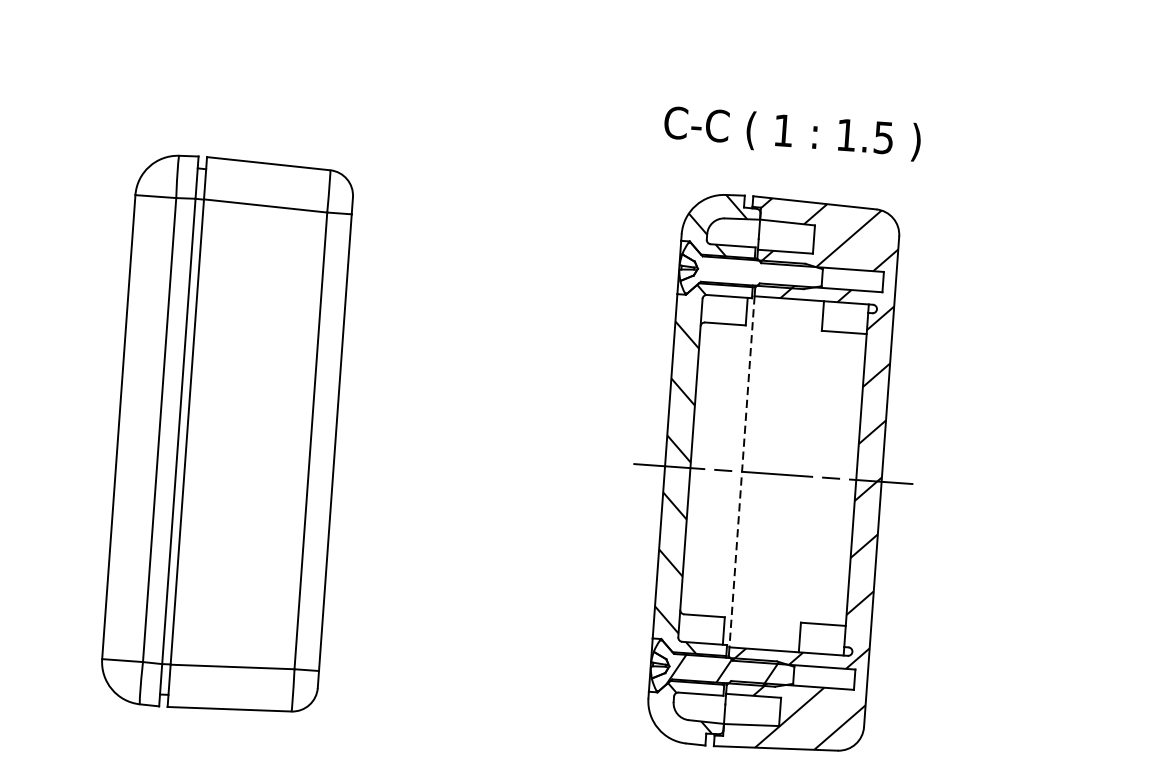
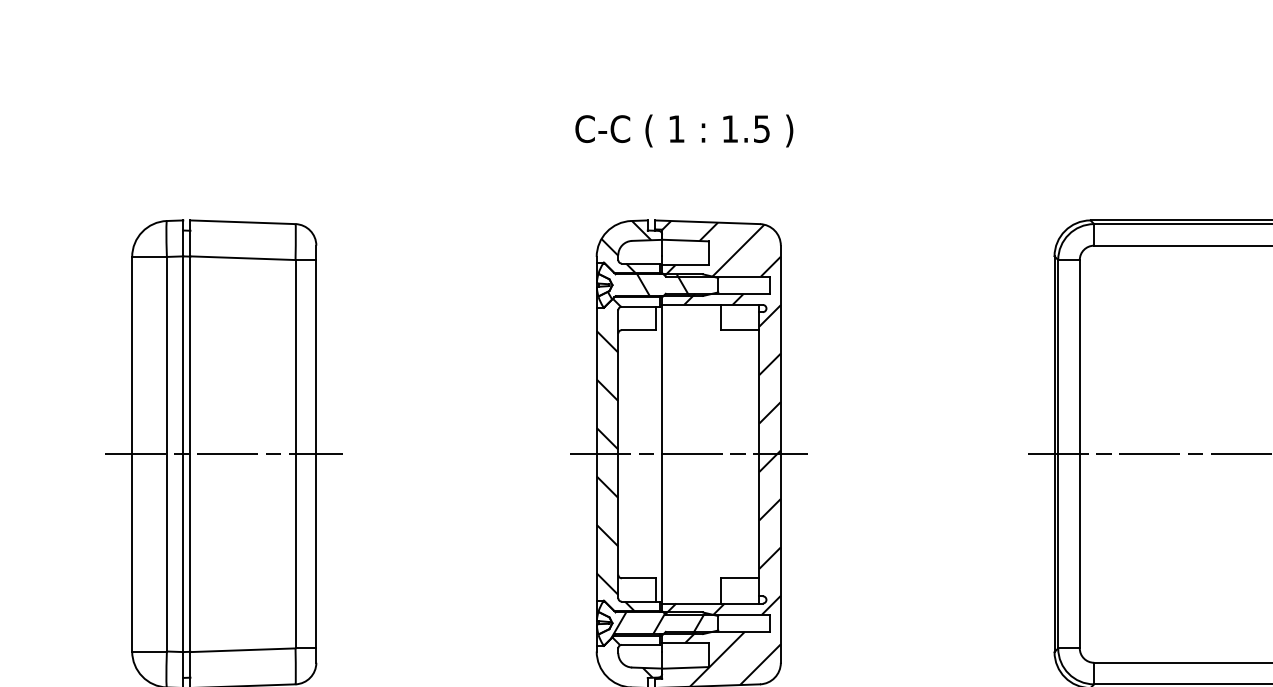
text: (792, 132) -> (684, 130), moved
hatch: (740, 273) -> (648, 286), added
line: (227, 435) -> (224, 454), added
line: (742, 472) -> (662, 454), dashed -> solid

